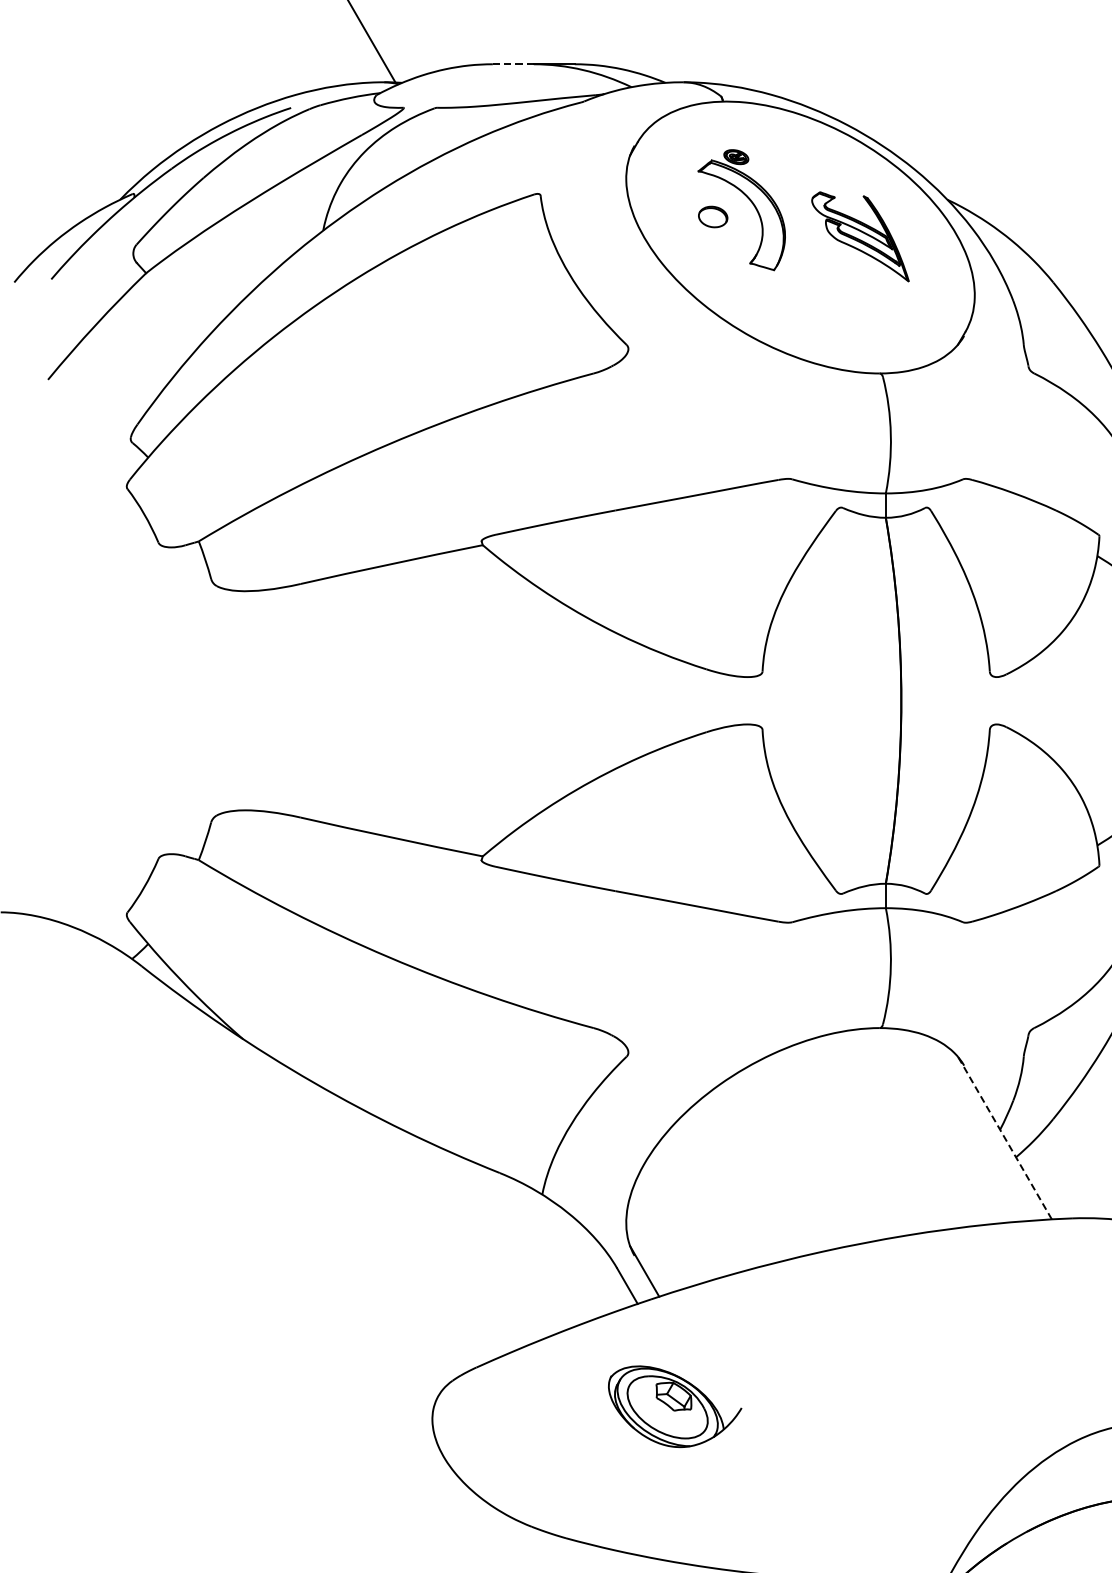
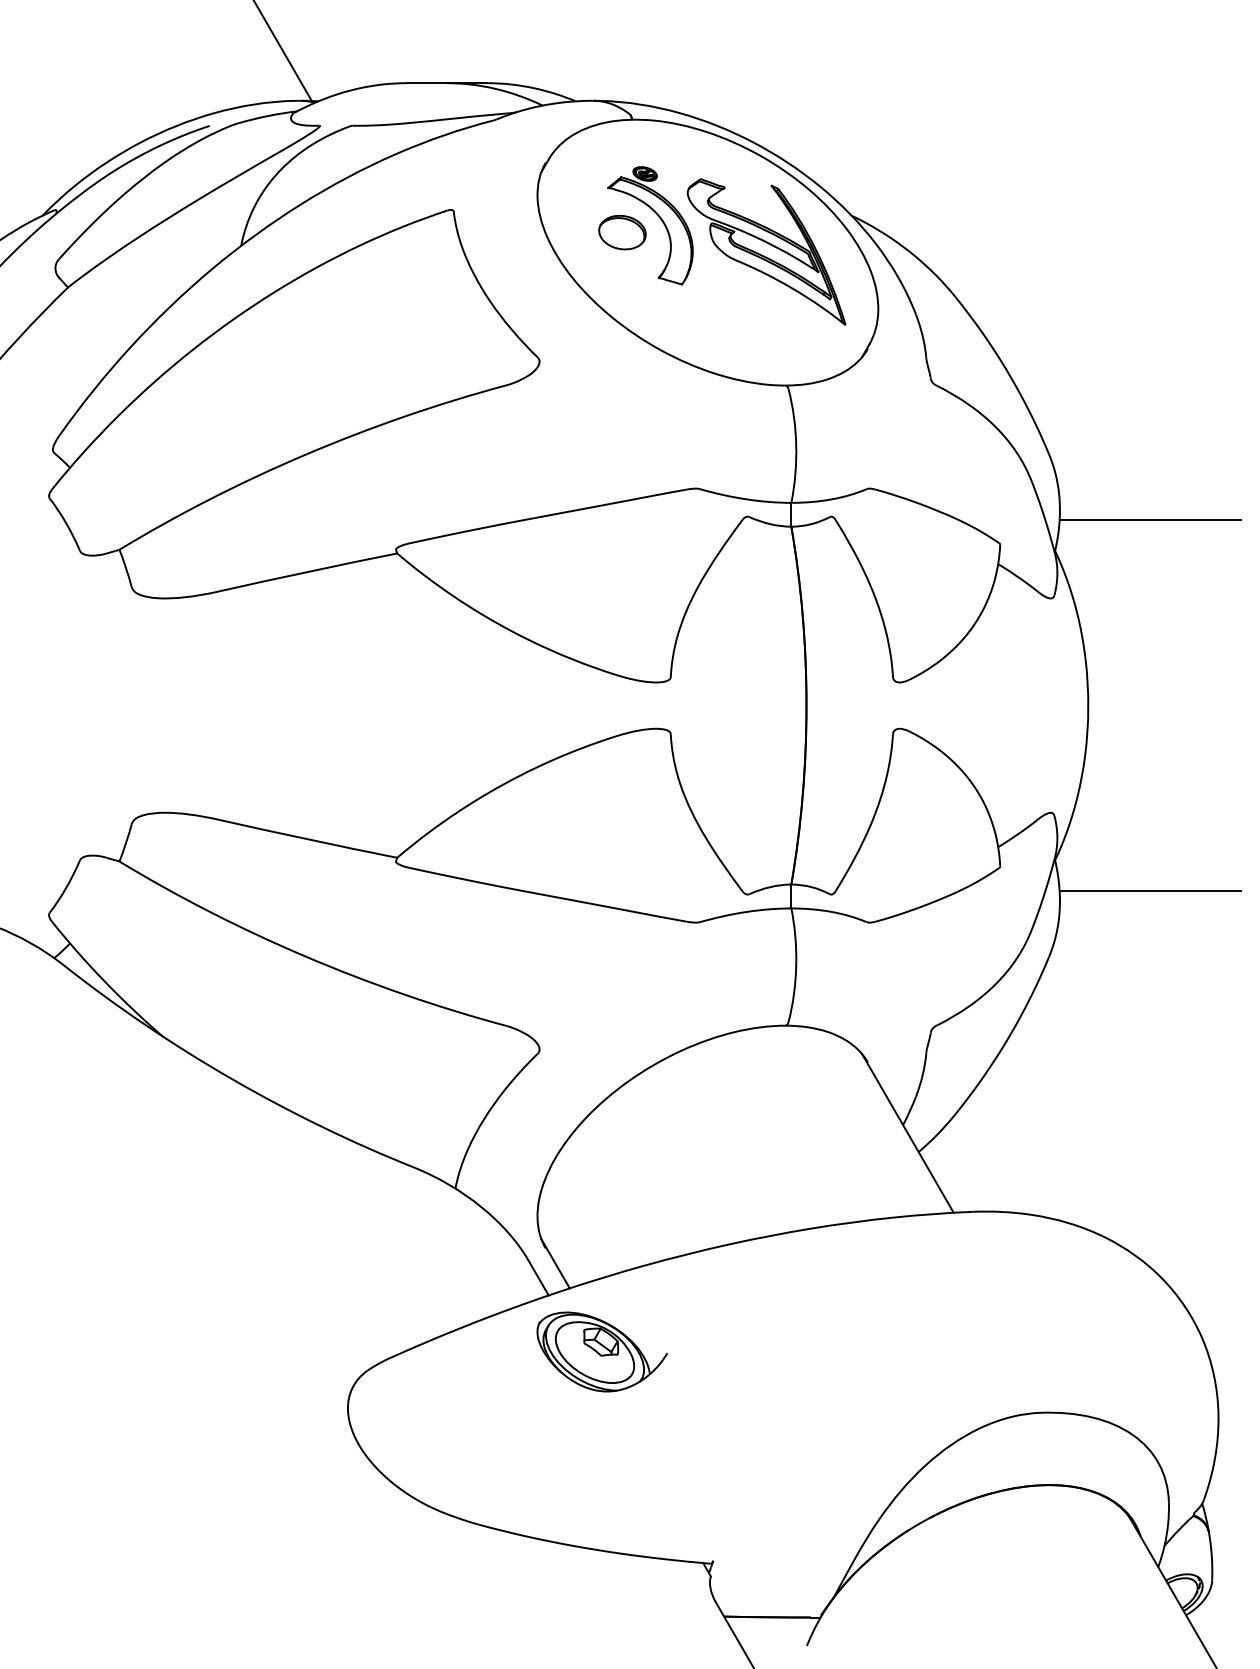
line: (512, 64) -> (426, 83), dashed -> solid
part: (713, 216) -> (622, 232), size x1.67
part: (860, 236) -> (766, 251), size x1.67
line: (1004, 1138) -> (907, 1133), dashed -> solid
part: (674, 1406) -> (601, 1351), moved

